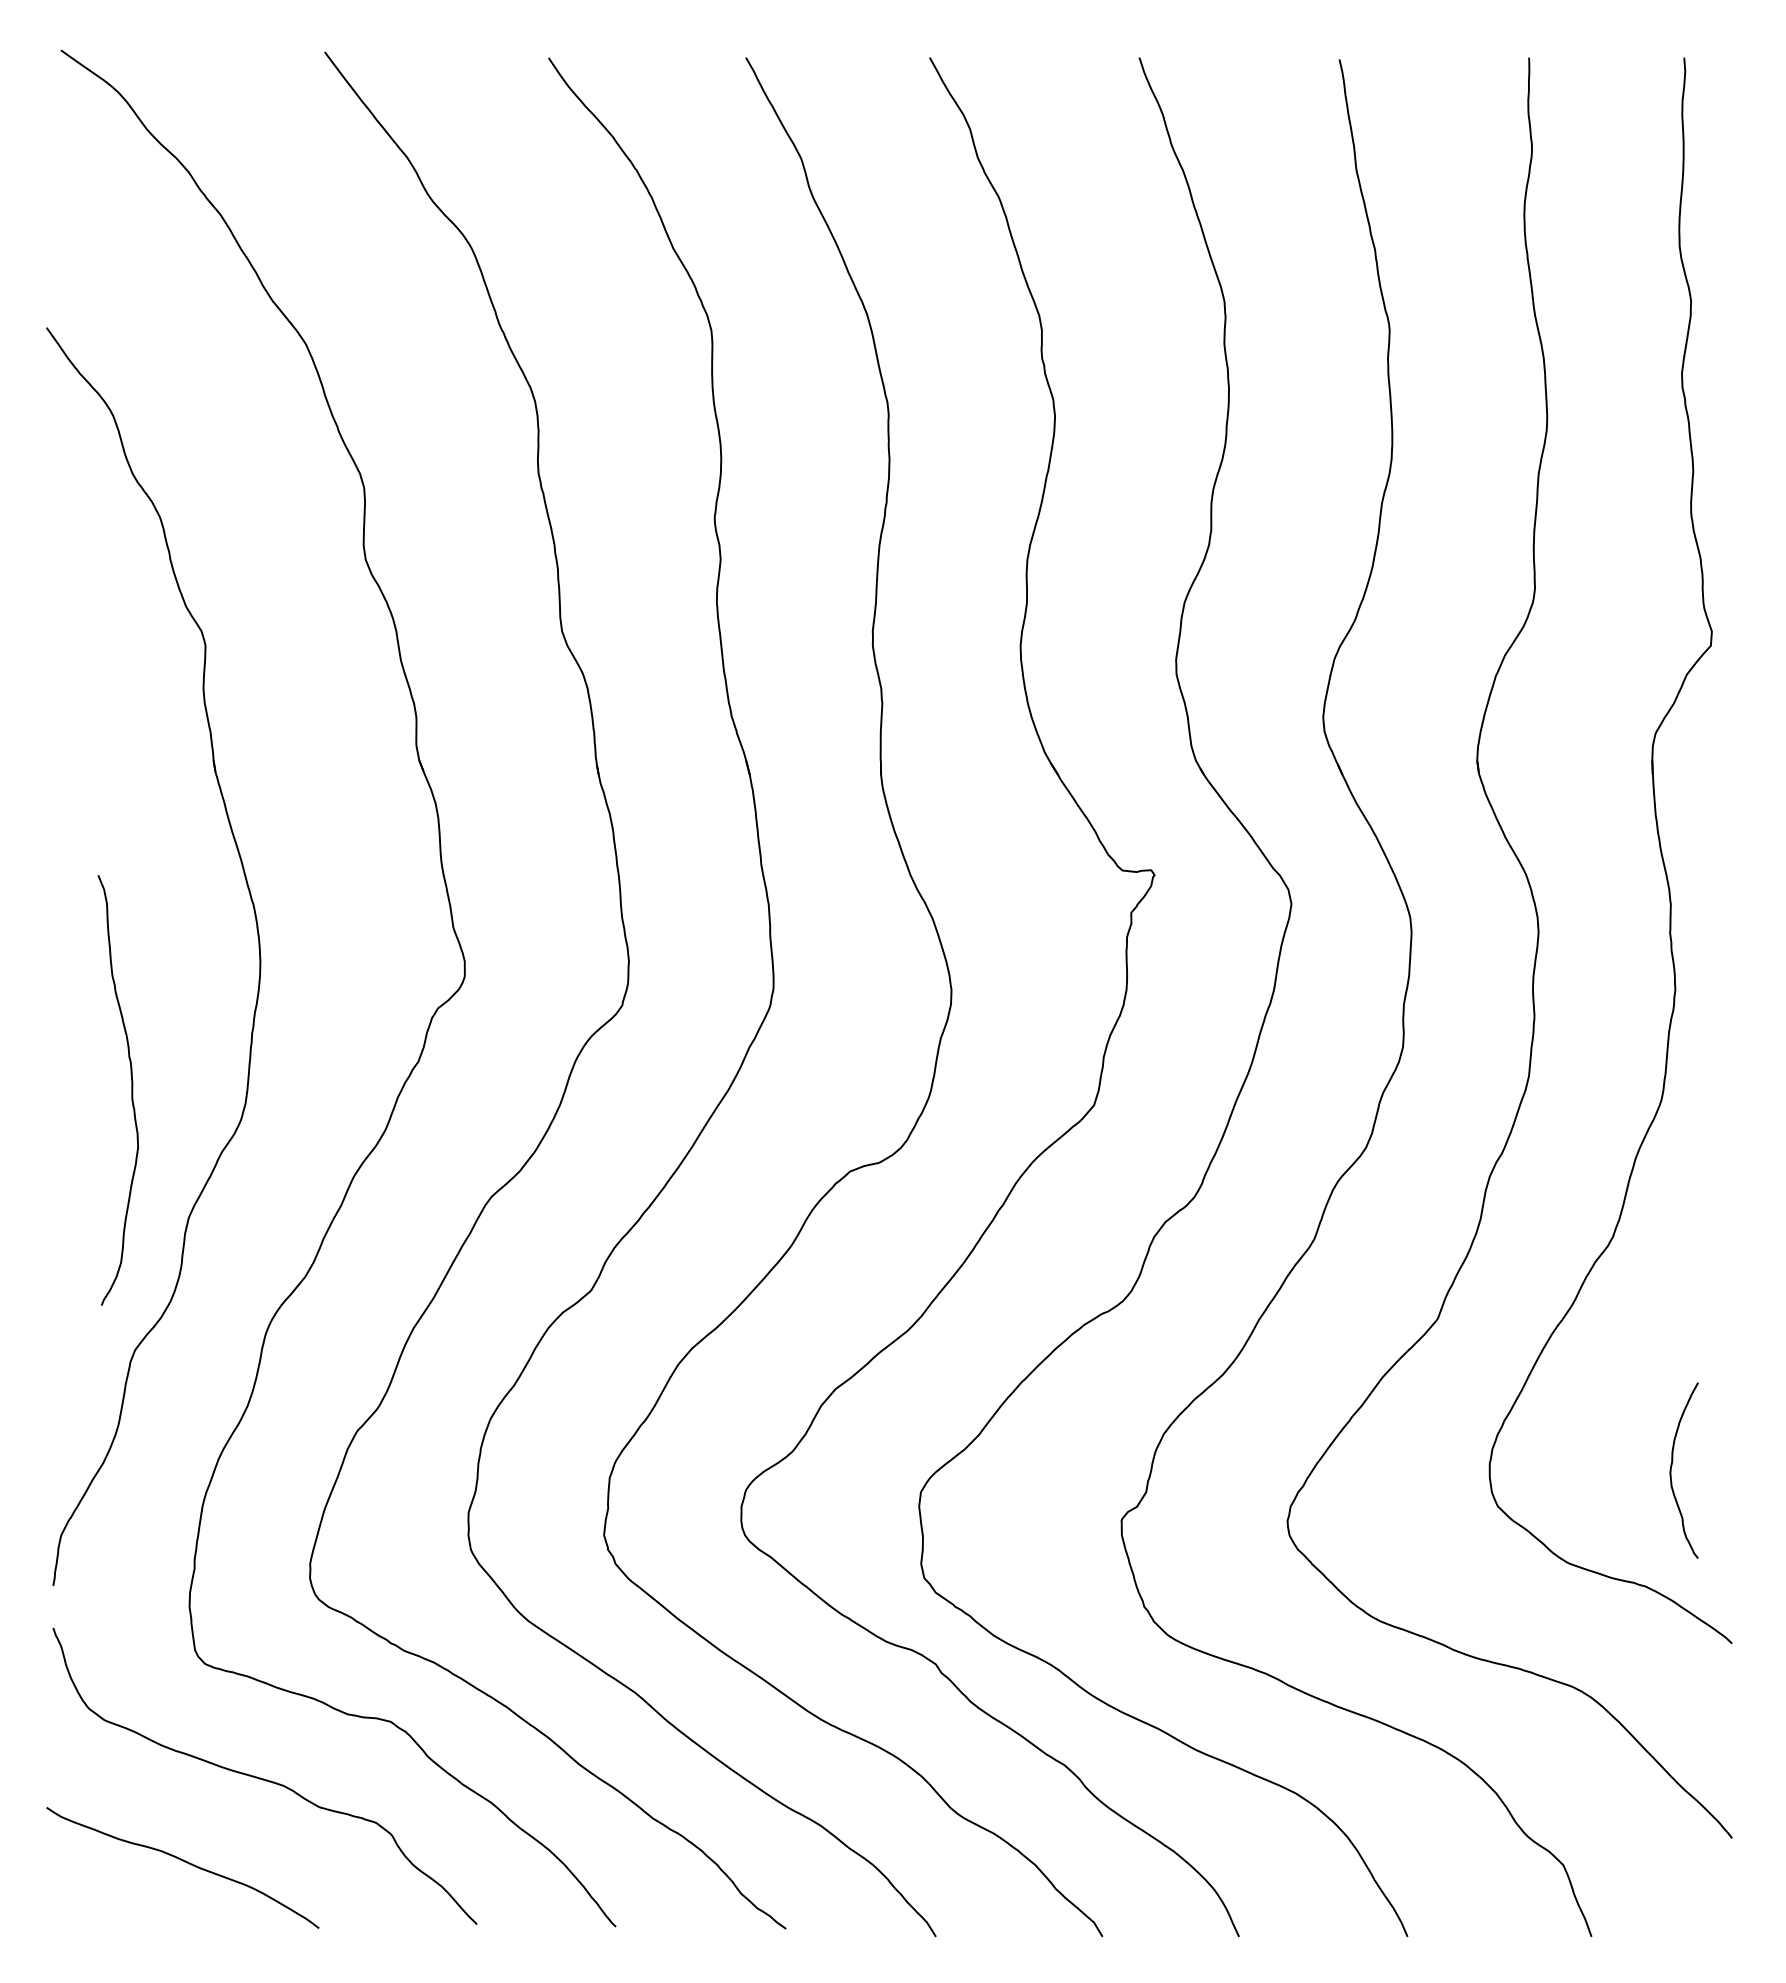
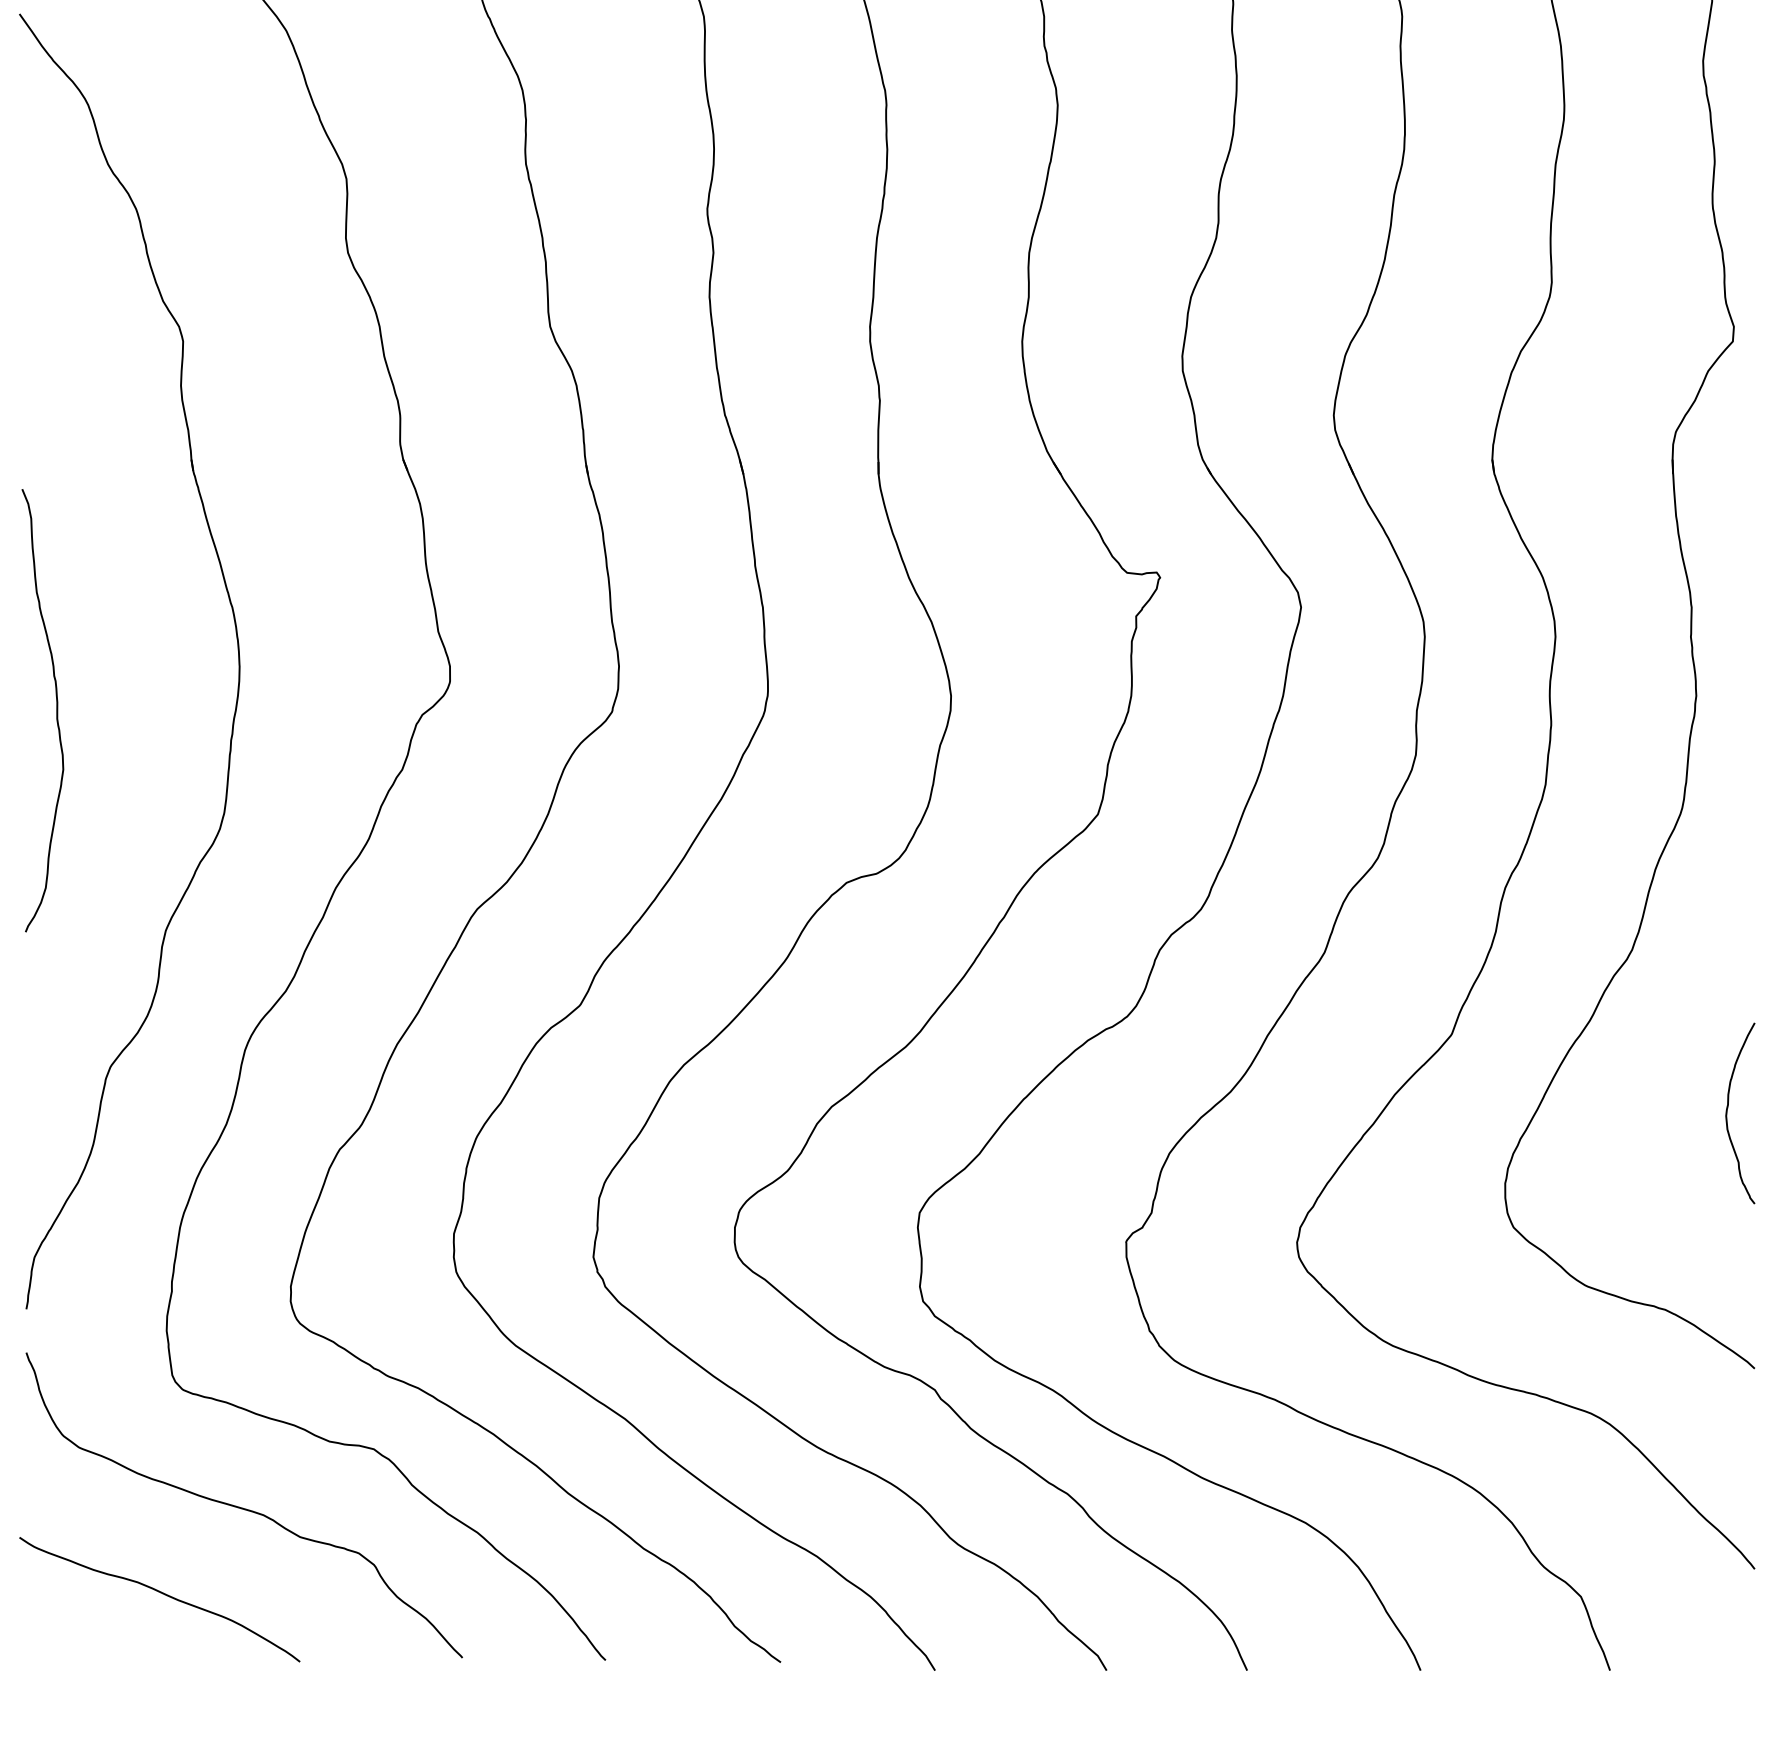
curve: (131, 1090) -> (56, 710), moved
curve: (1672, 1466) -> (1728, 1109), moved

